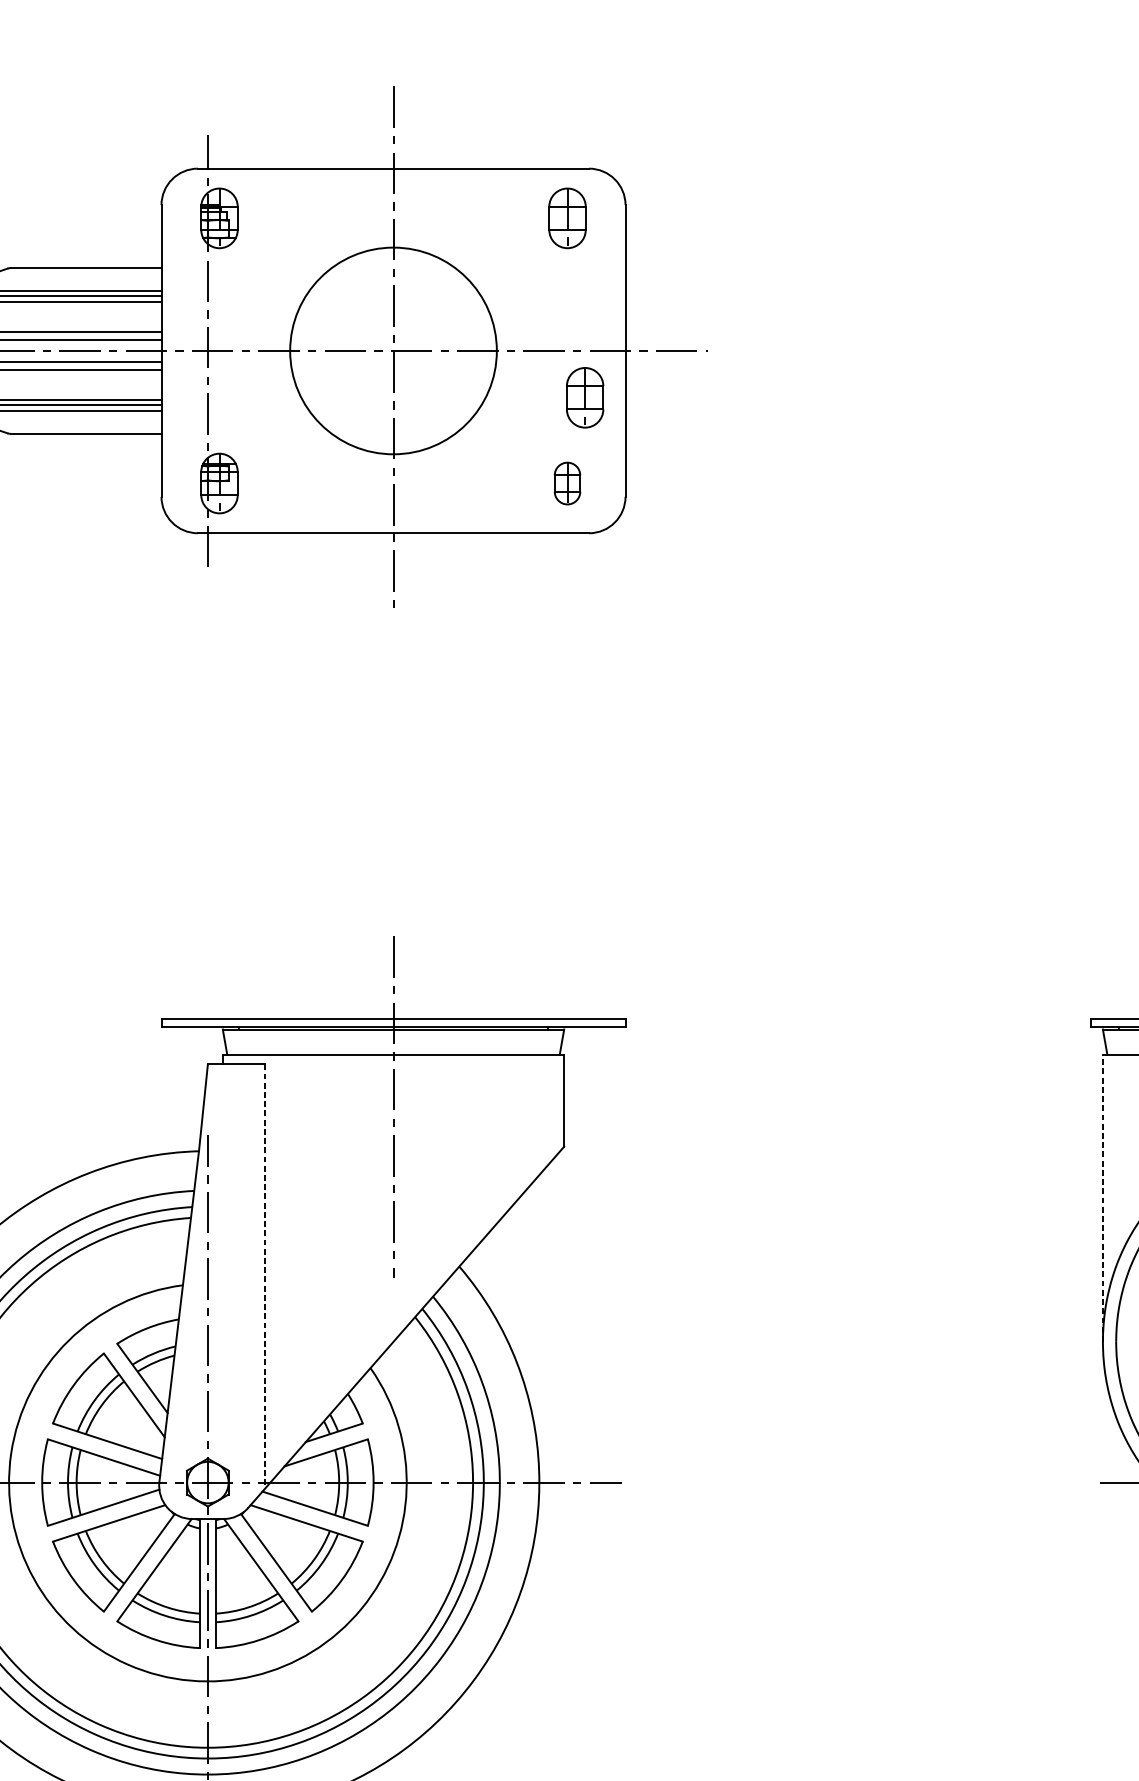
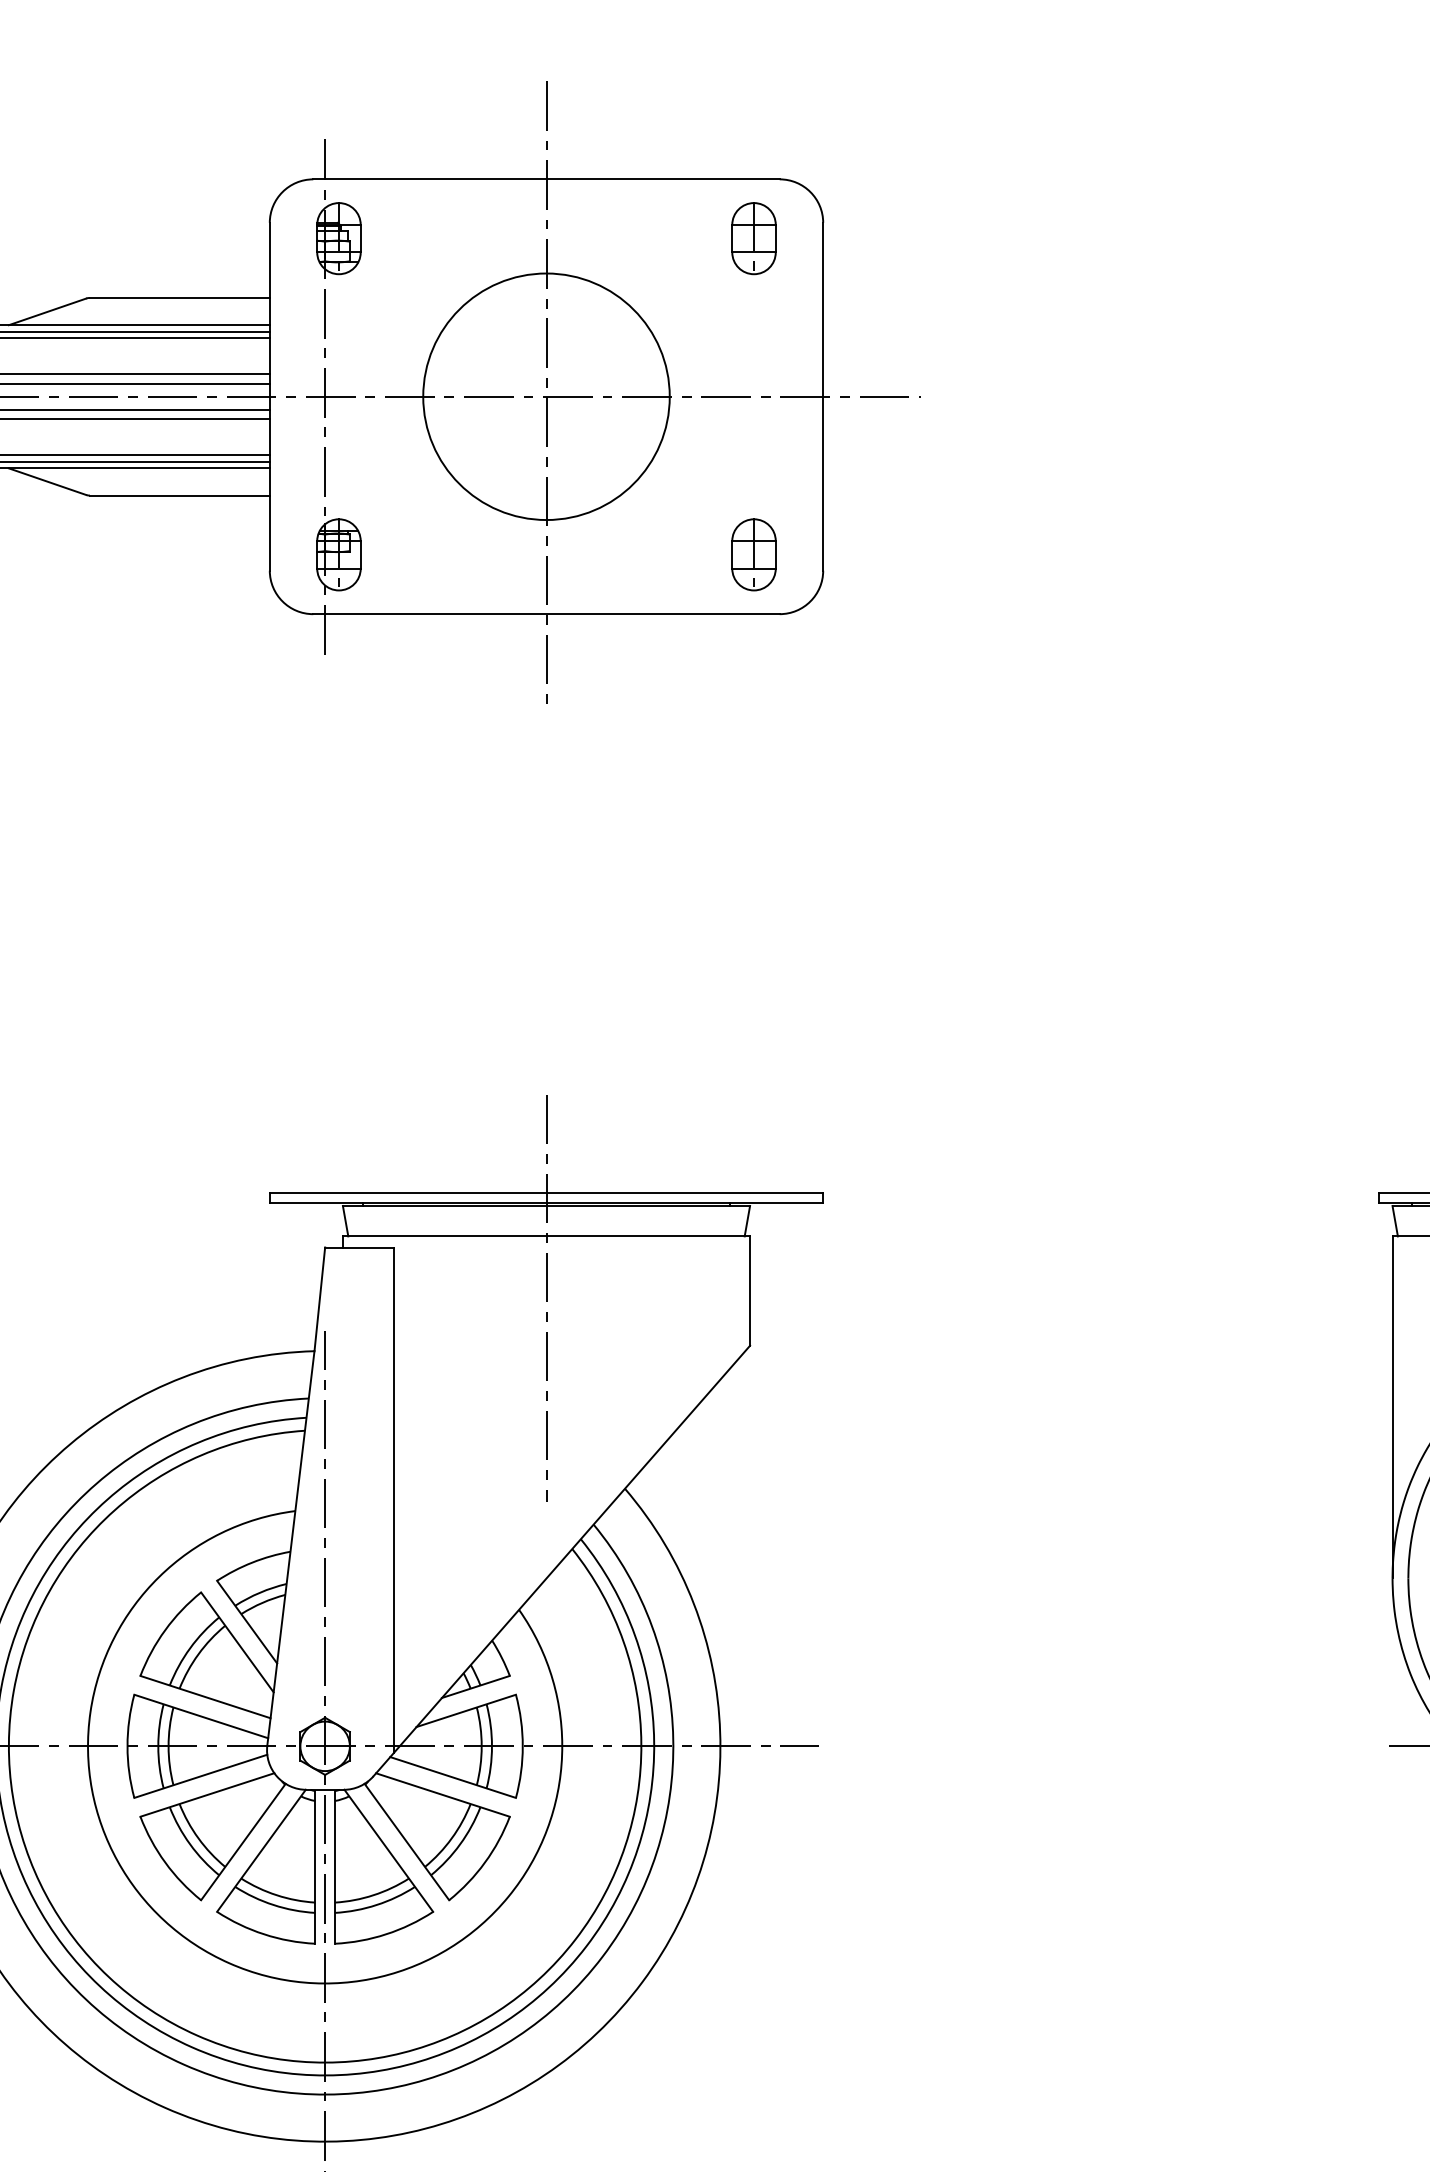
part: (584, 397) -> (774, 452), removed
part: (567, 483) -> (753, 554), size x1.43
line: (1102, 1197) -> (1392, 1406), dashed -> solid
line: (265, 1276) -> (393, 1500), dashed -> solid

